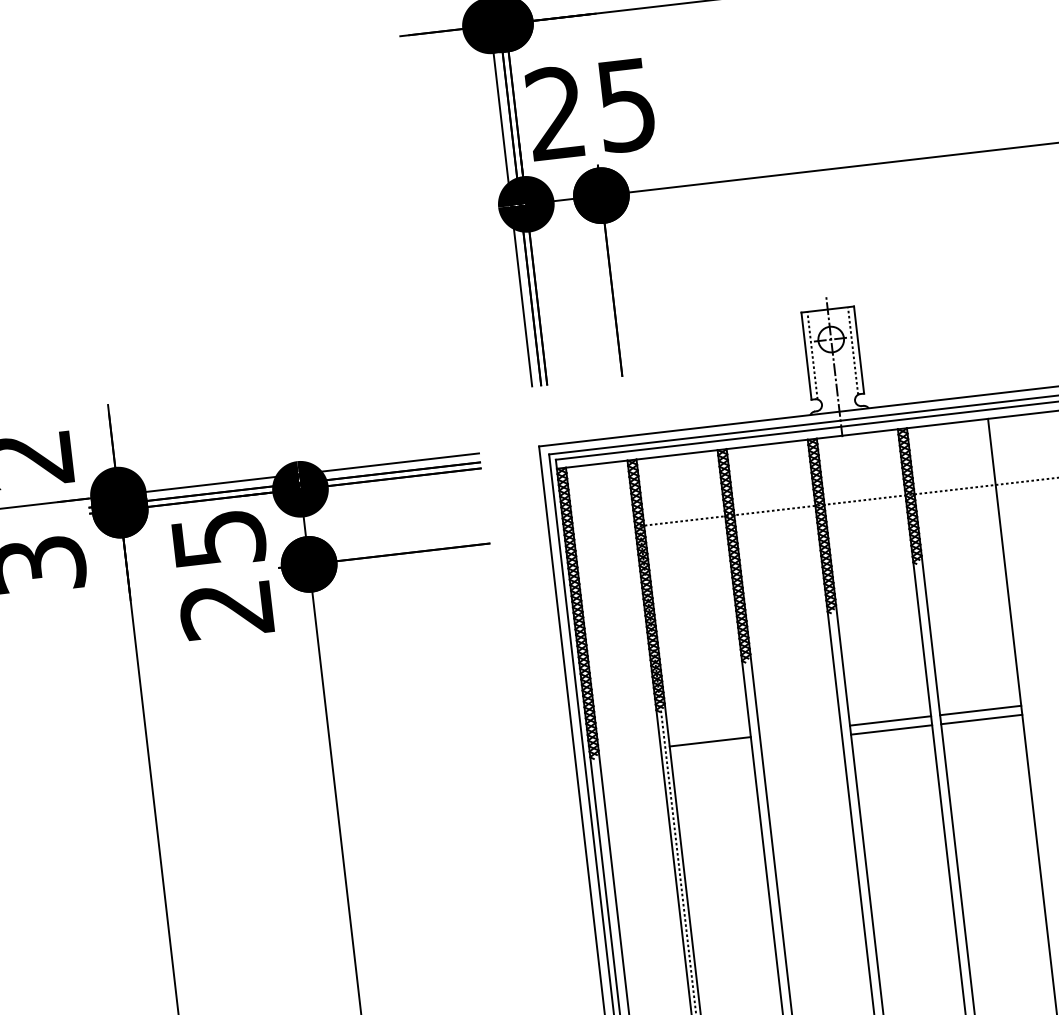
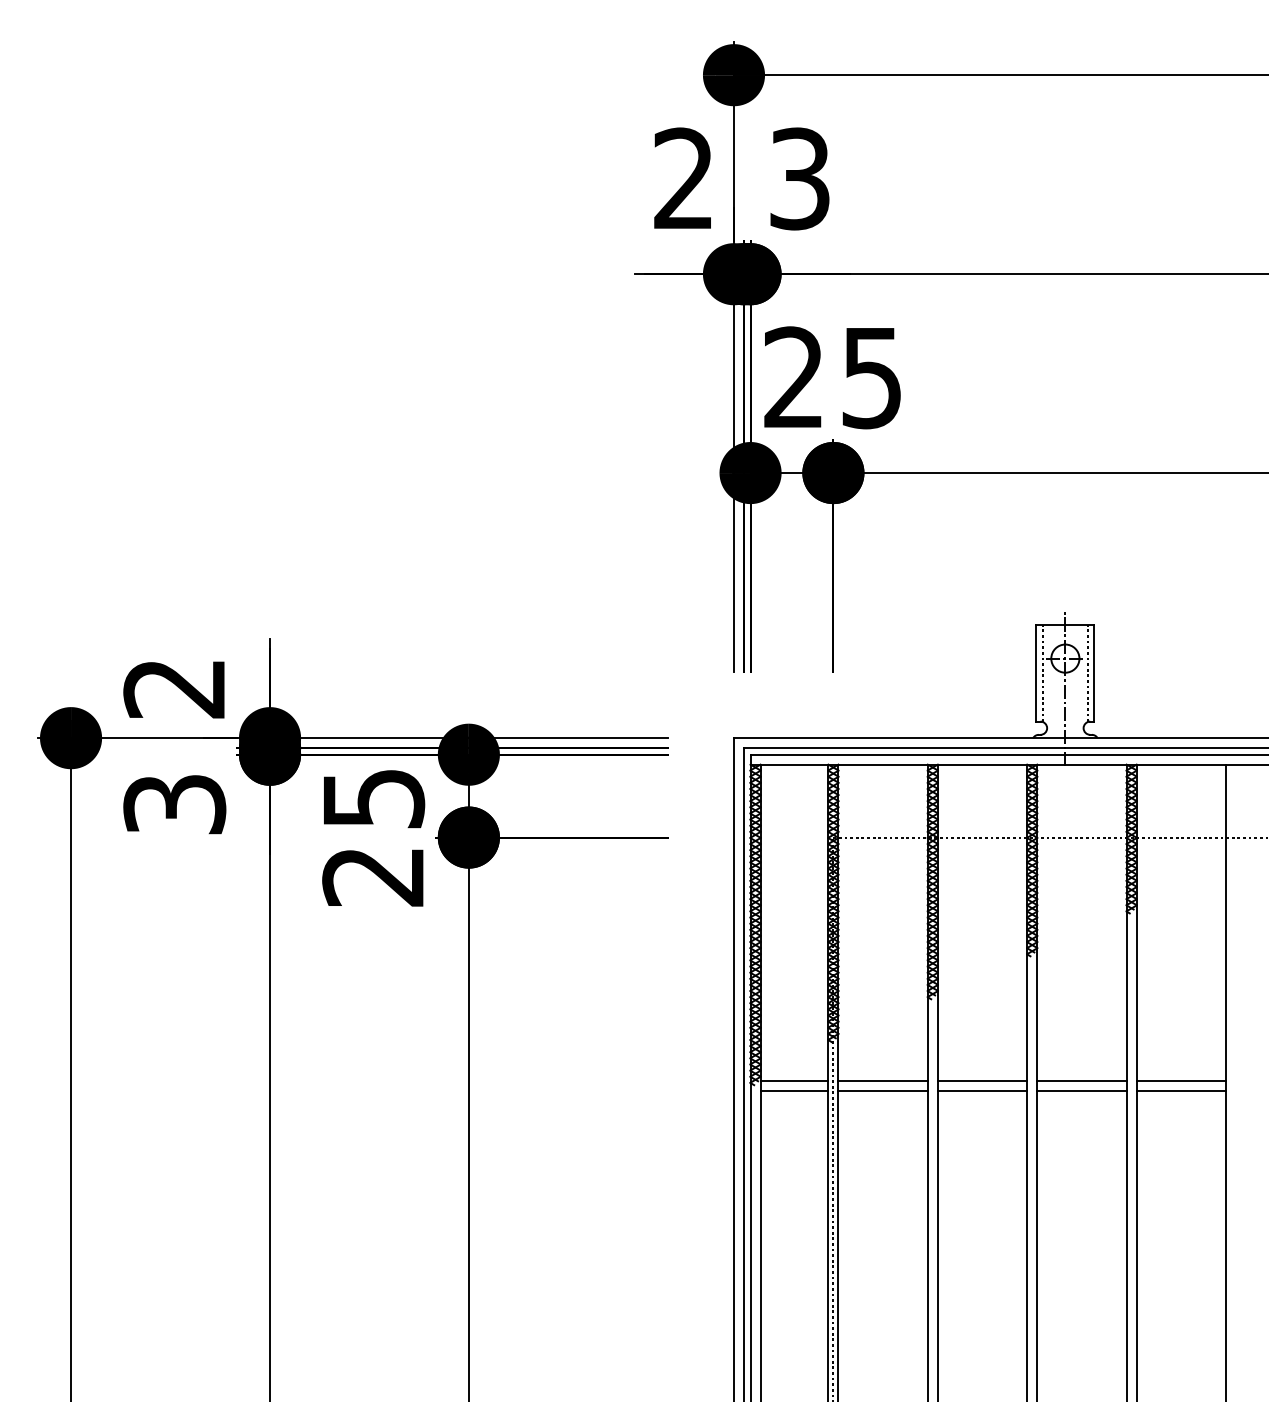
line: (800, 731) -> (982, 1081), added
line: (801, 740) -> (982, 1091), added
line: (629, 751) -> (794, 1081), added
line: (710, 751) -> (882, 1091), added
line: (631, 760) -> (794, 1091), added

